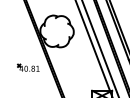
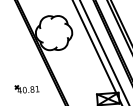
part: (28, 67) -> (27, 88), moved

